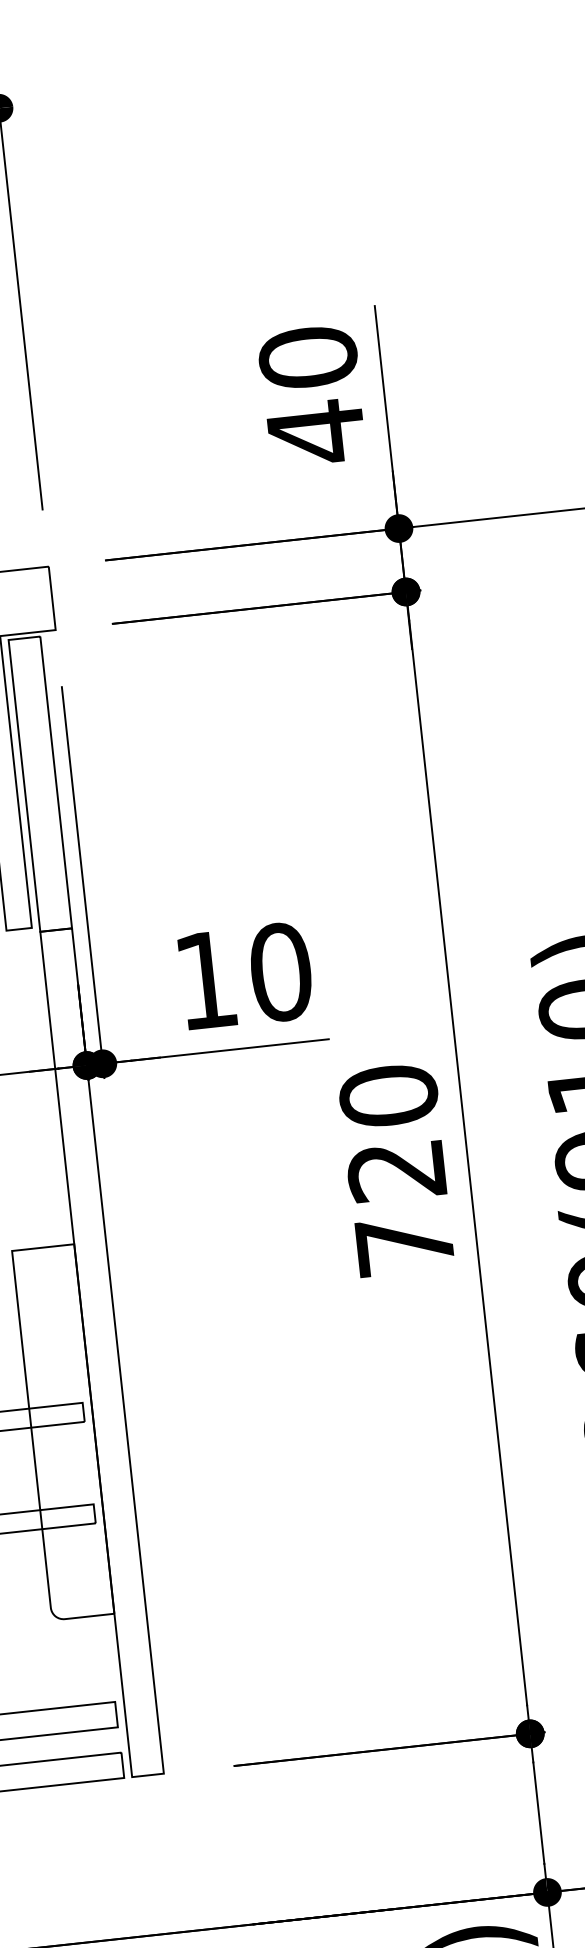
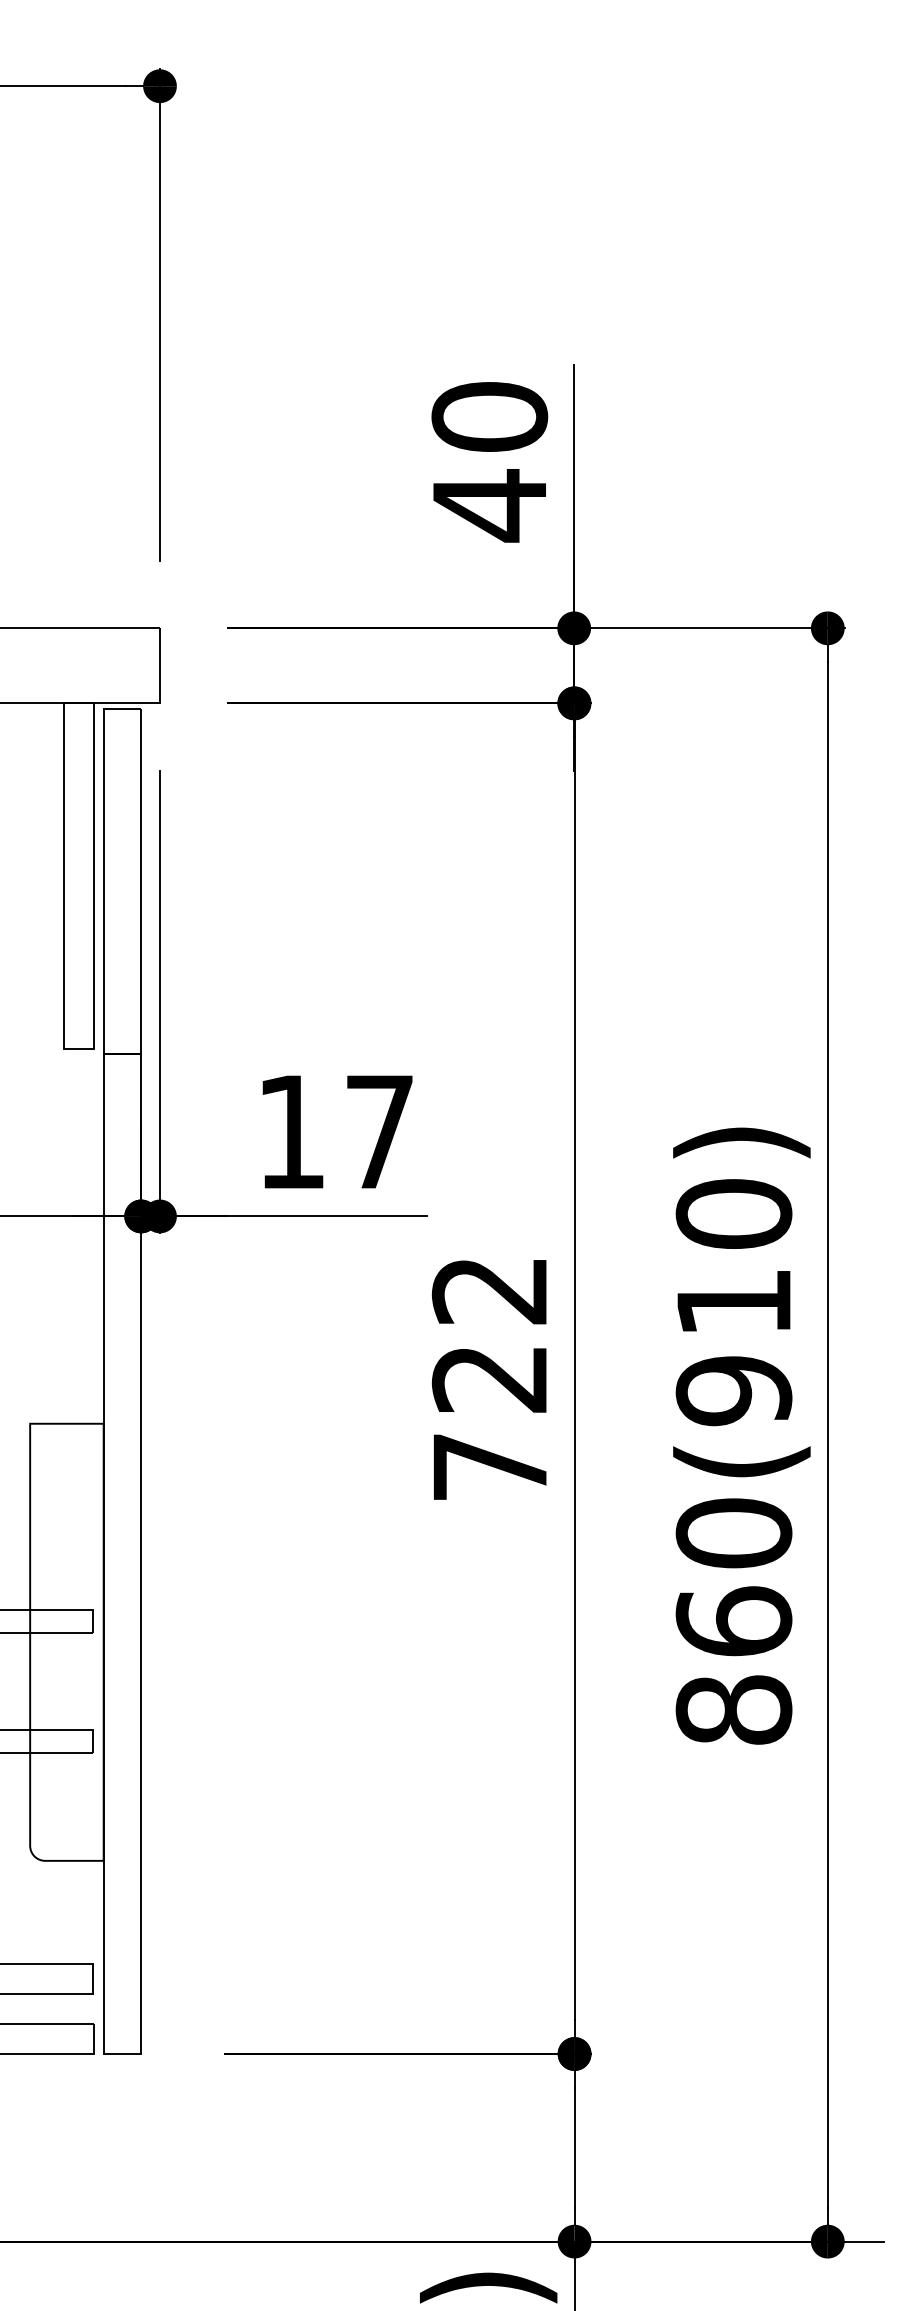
text: (281, 971) -> (380, 1131), 10 -> 17
text: (388, 1096) -> (489, 1290), 720 -> 722

